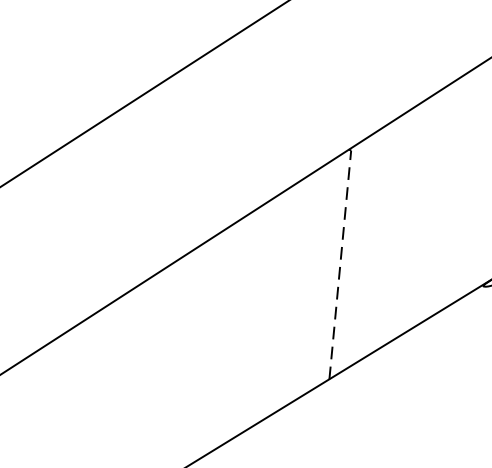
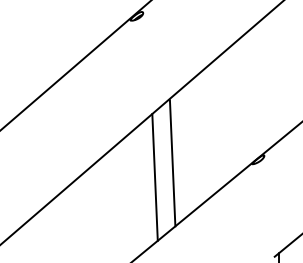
line: (340, 263) -> (172, 162), dashed -> solid
line: (304, 285) -> (154, 177), added

